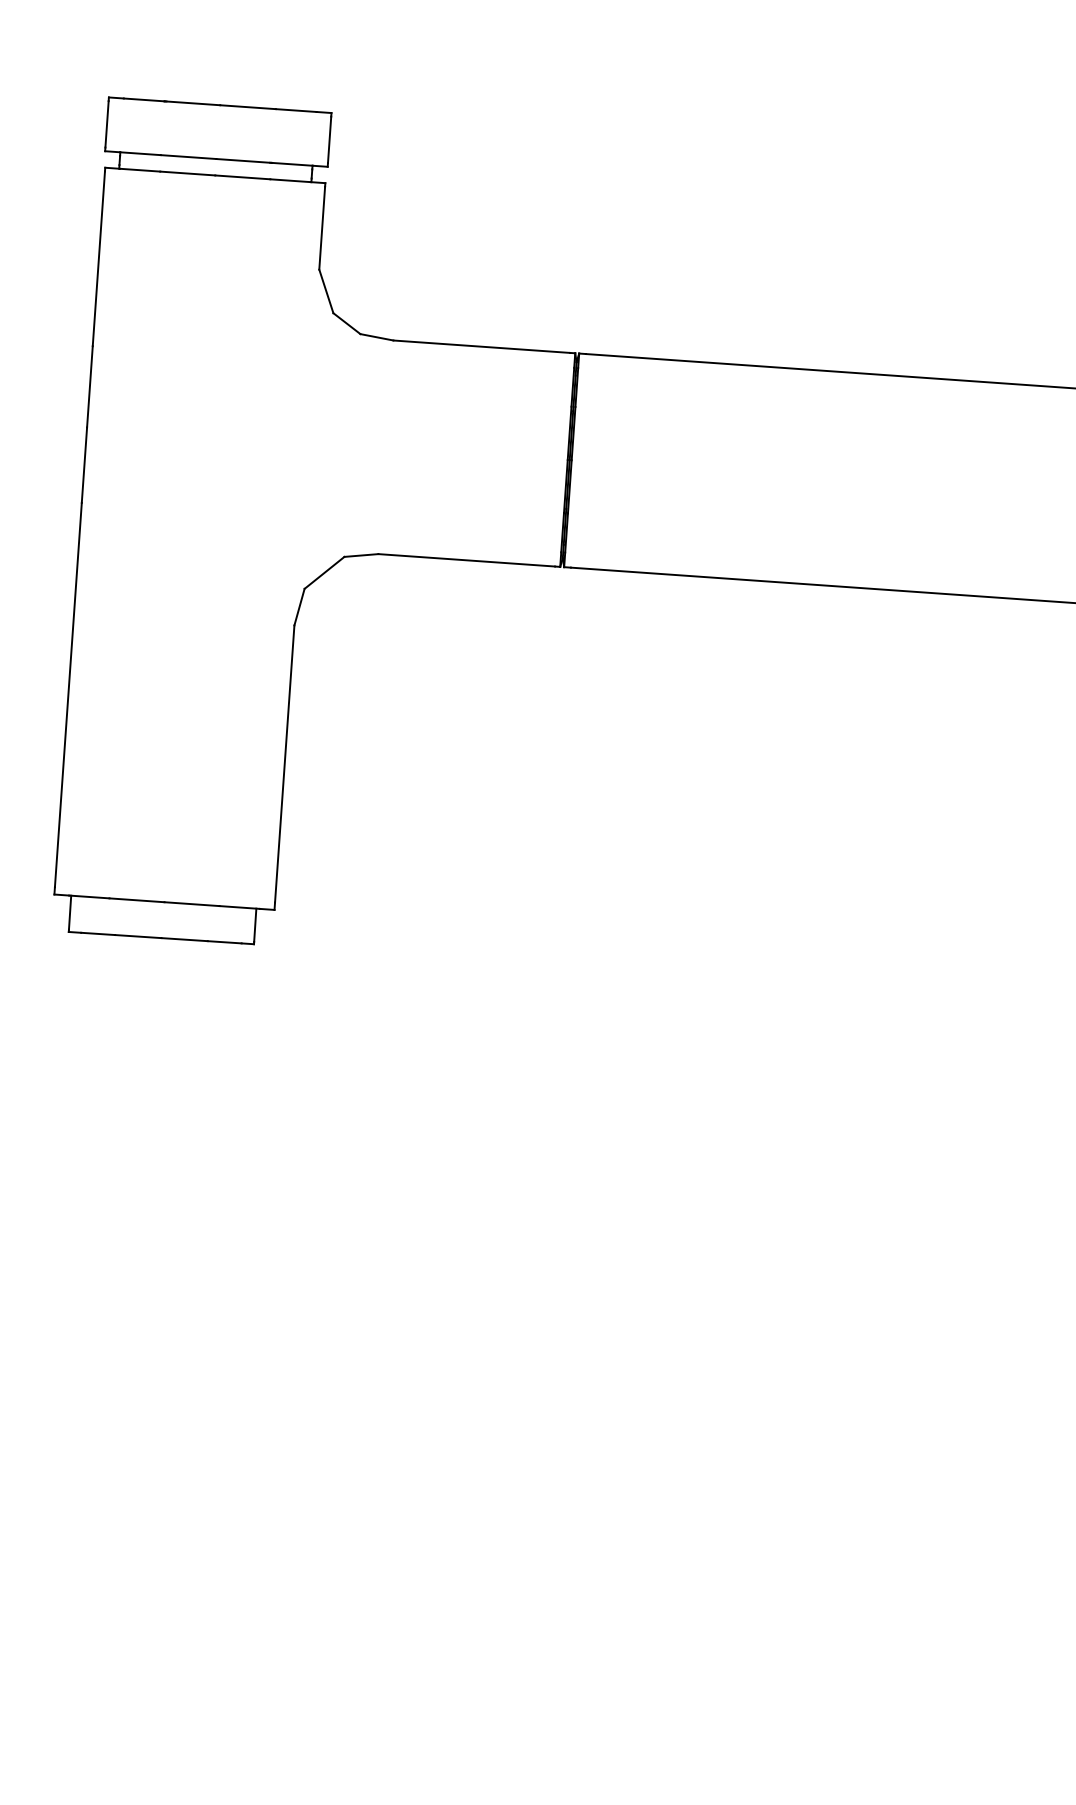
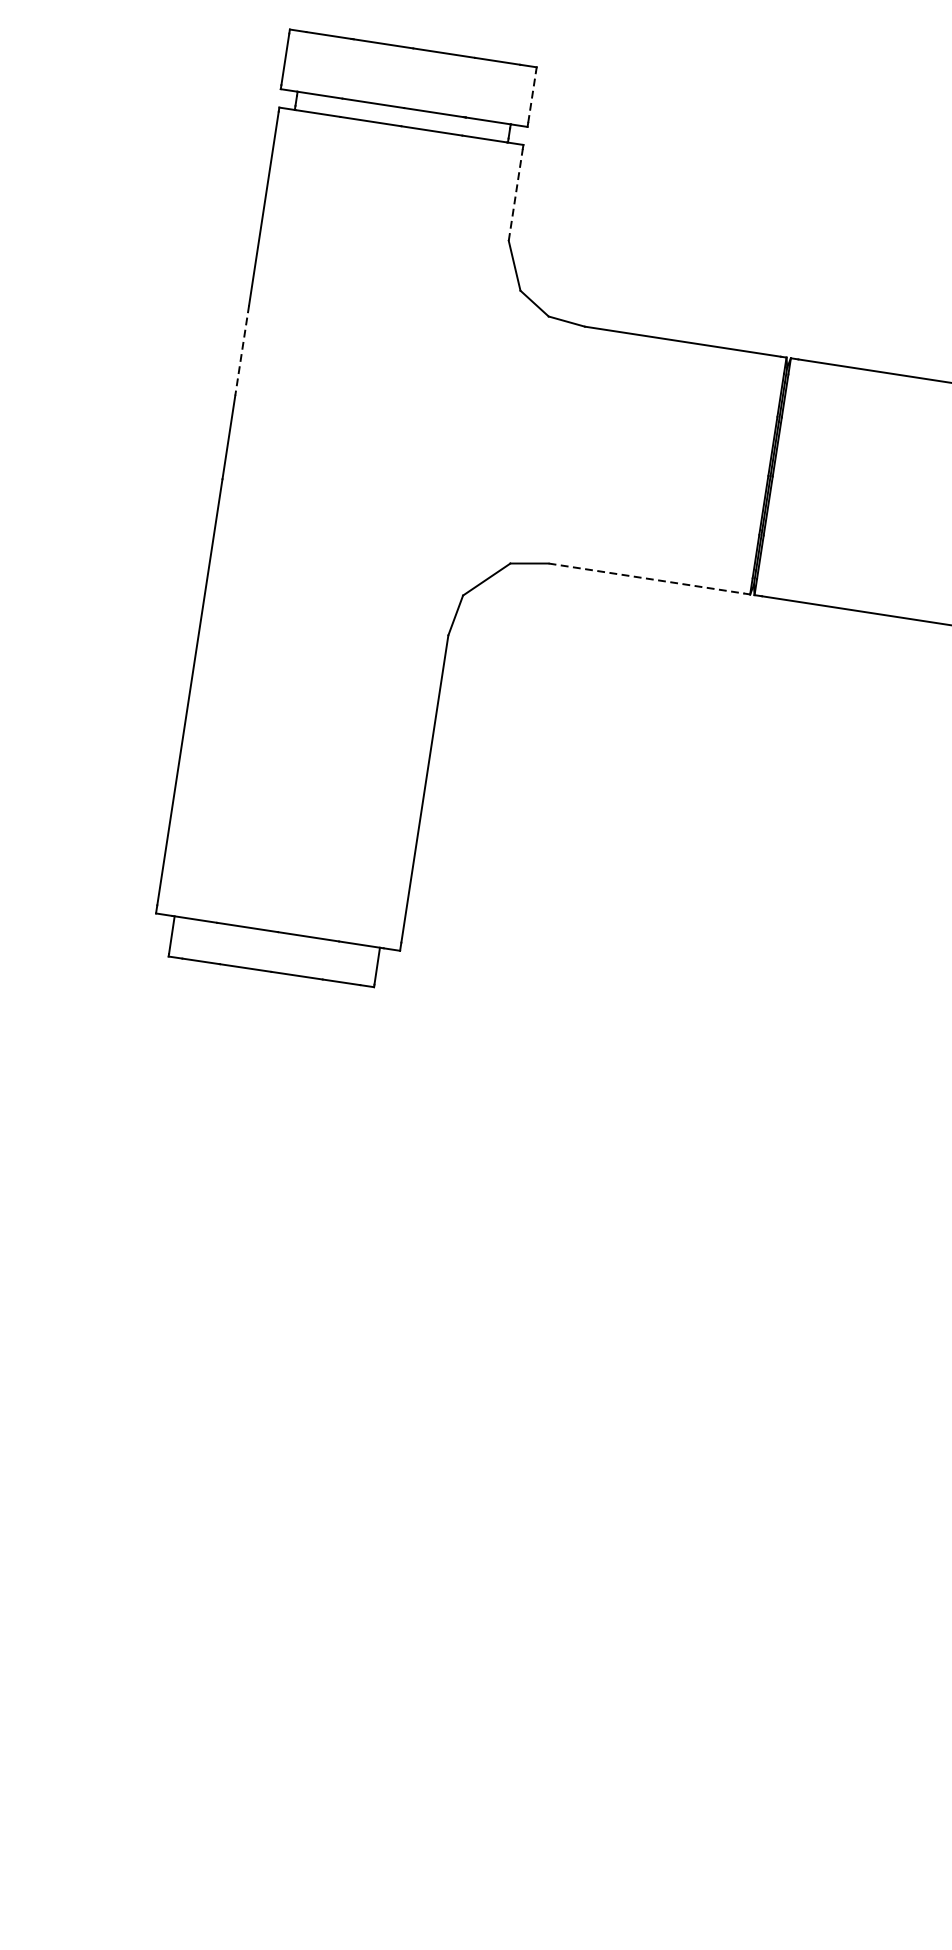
line: (329, 139) -> (532, 96), solid -> dashed
line: (322, 228) -> (516, 195), solid -> dashed
line: (89, 386) -> (241, 350), solid -> dashed
line: (466, 560) -> (646, 578), solid -> dashed

